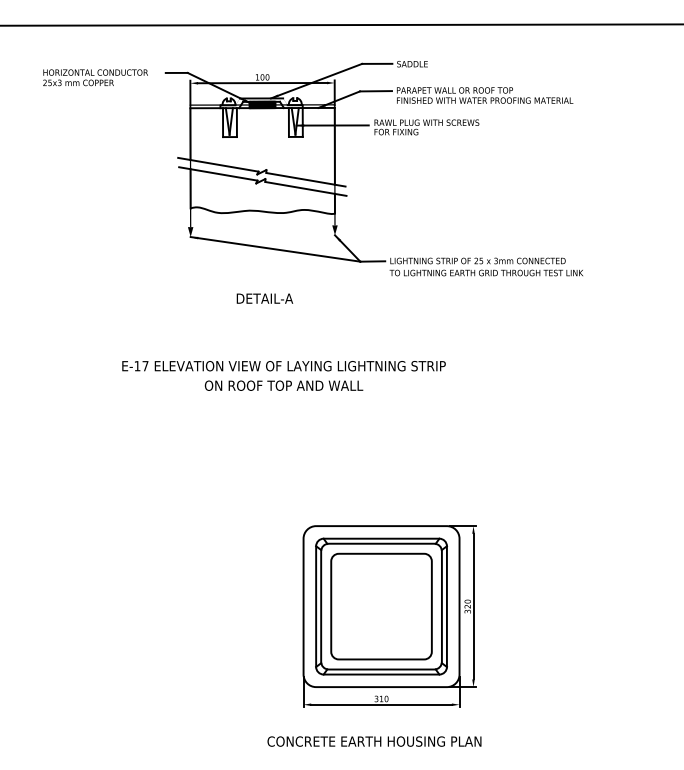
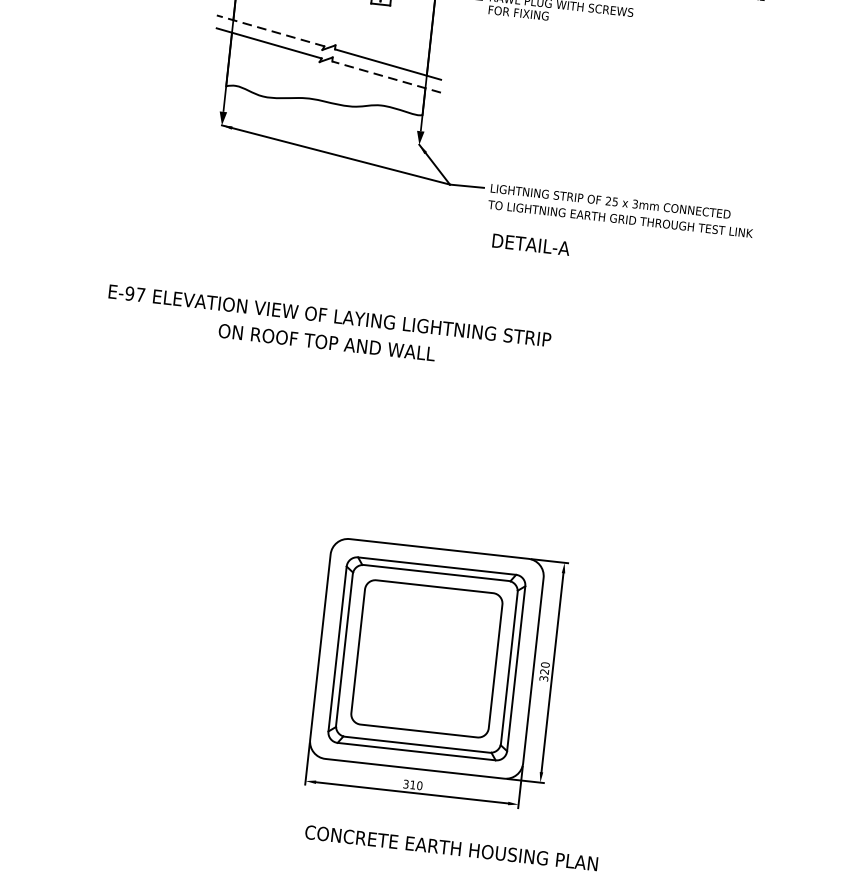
line: (218, 164) -> (270, 30), solid -> dashed
line: (305, 188) -> (386, 76), solid -> dashed
text: (264, 298) -> (530, 244), moved
text: (137, 366) -> (129, 294), E-17 -> E-97
text: (374, 741) -> (451, 848), moved

